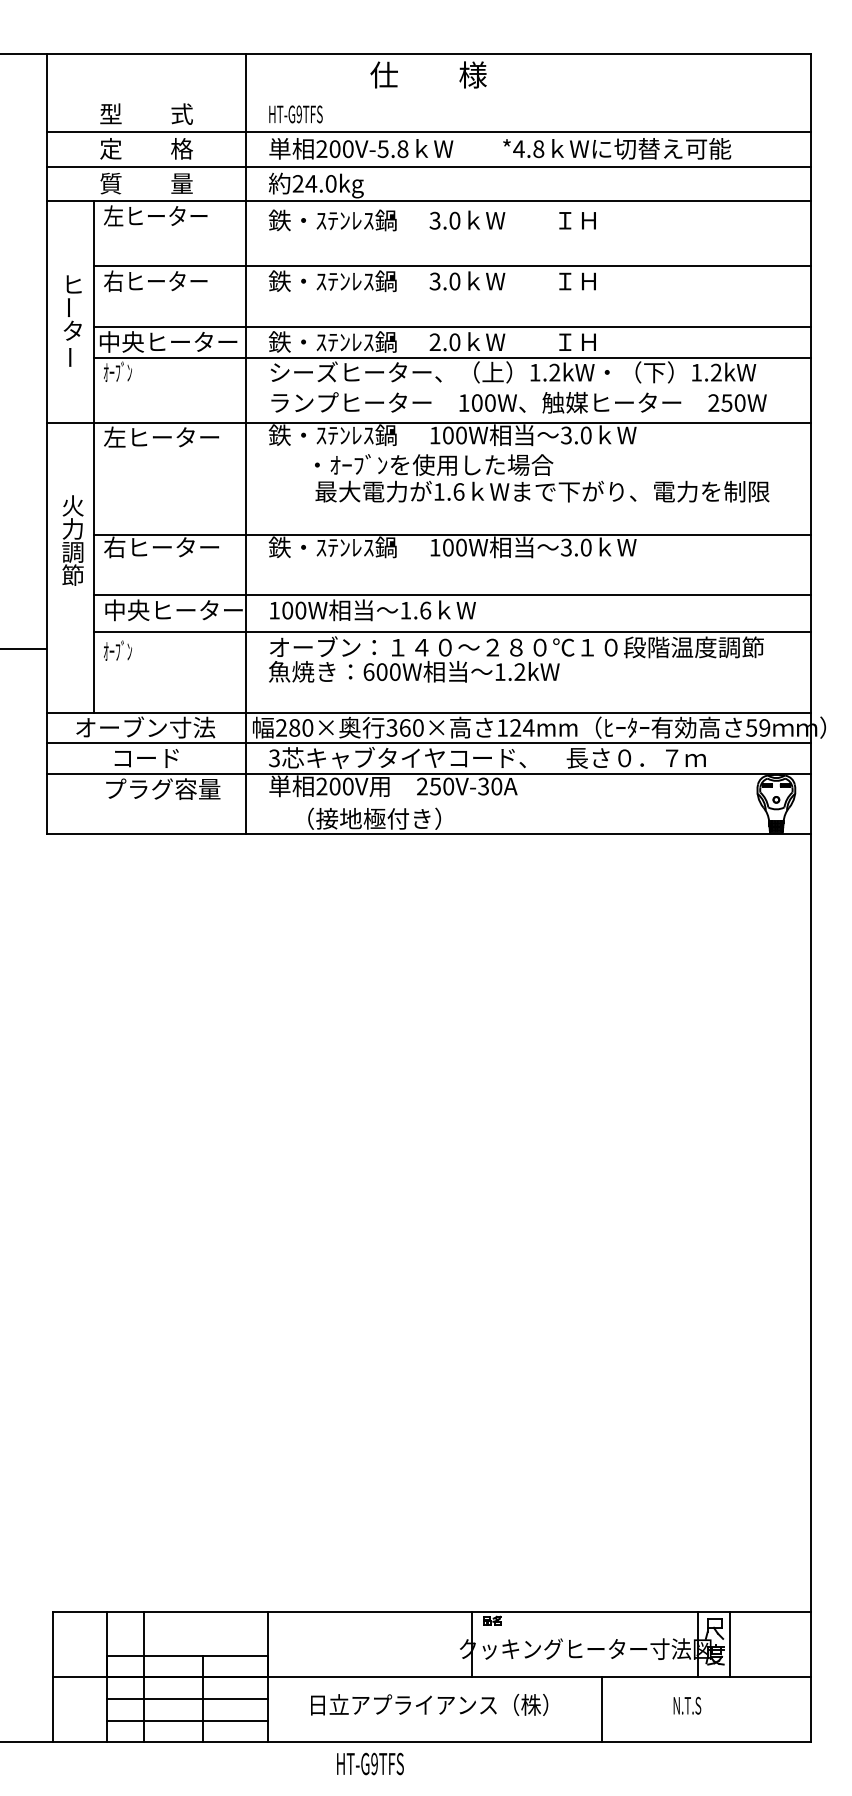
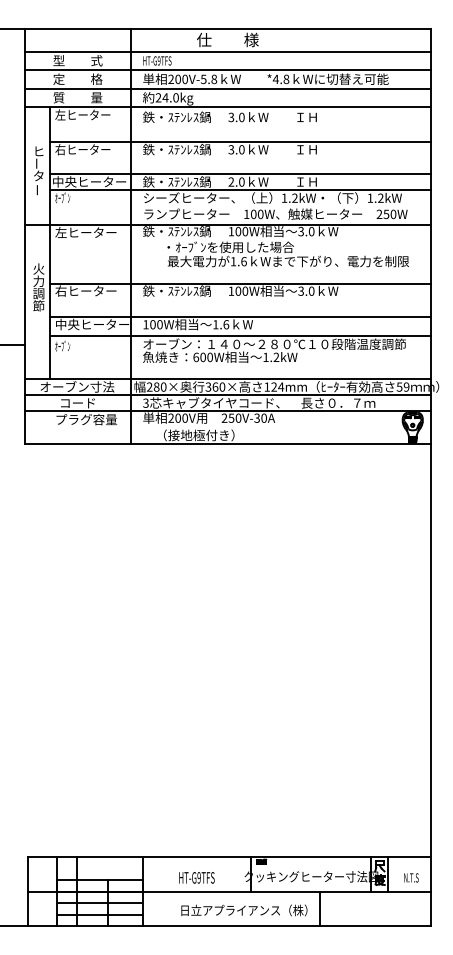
line: (427, 96) -> (227, 51), added
text: (429, 1704) -> (244, 910), moved
text: (687, 1704) -> (411, 877), moved
text: (369, 1763) -> (196, 877), moved

